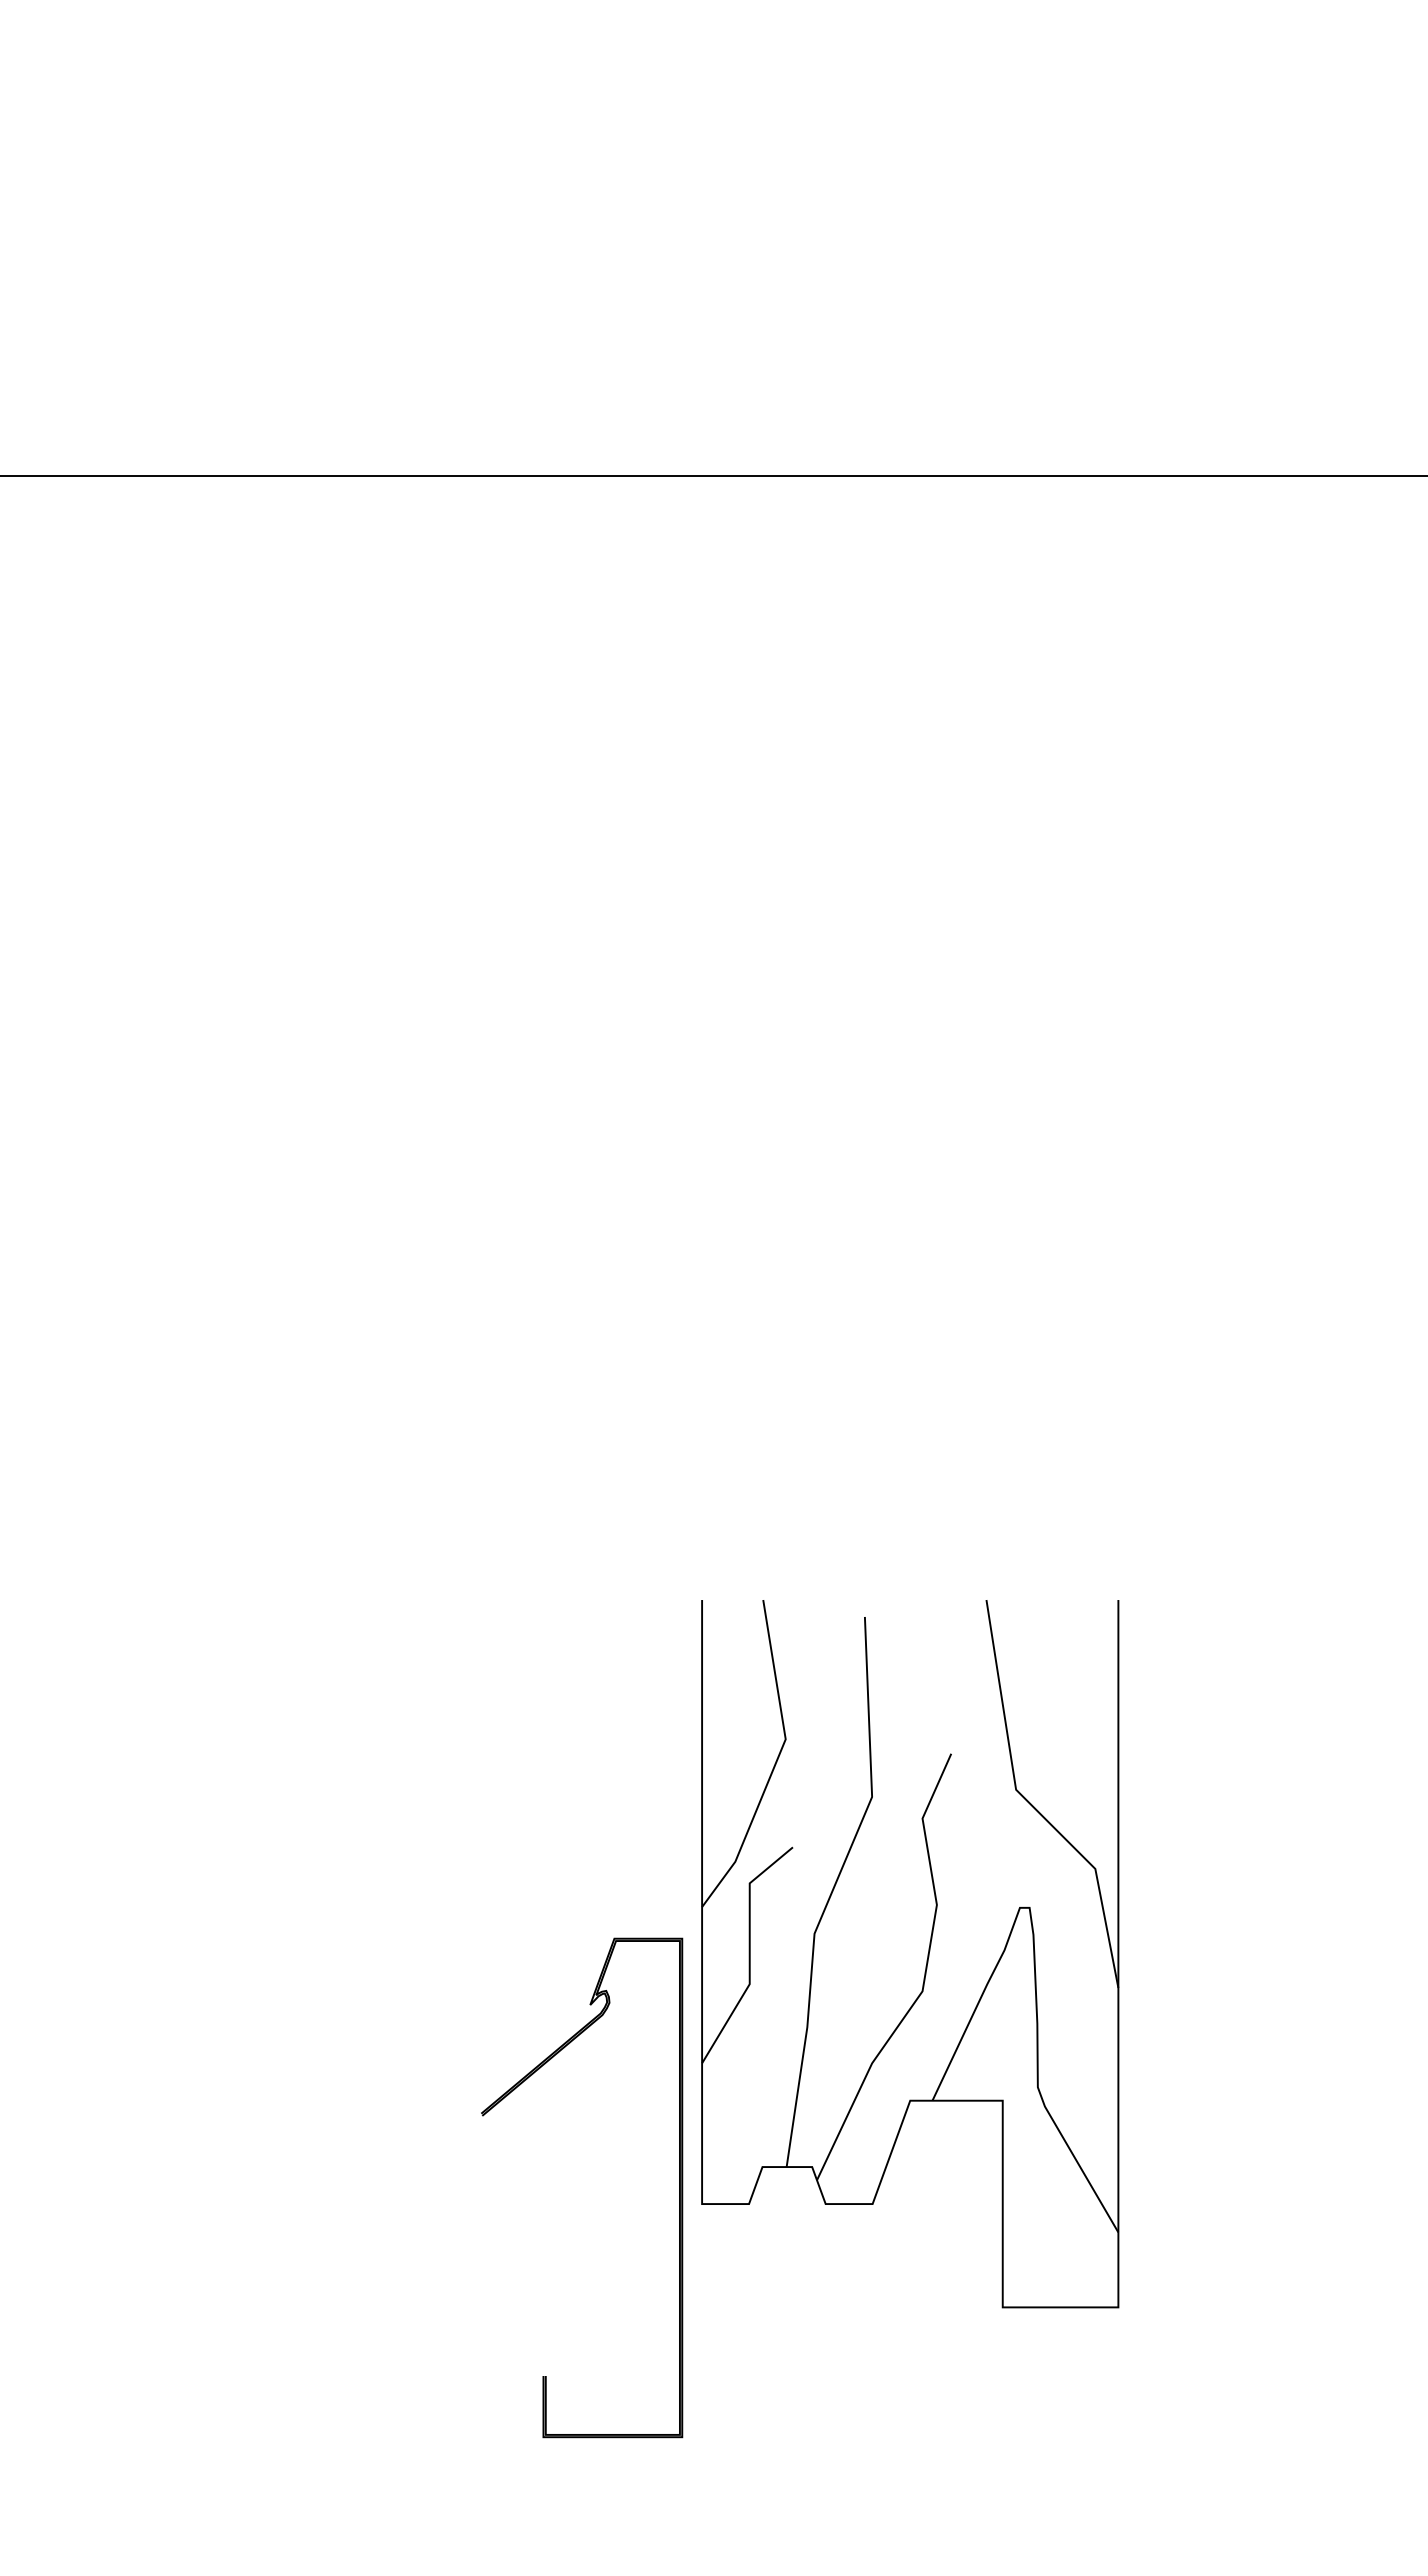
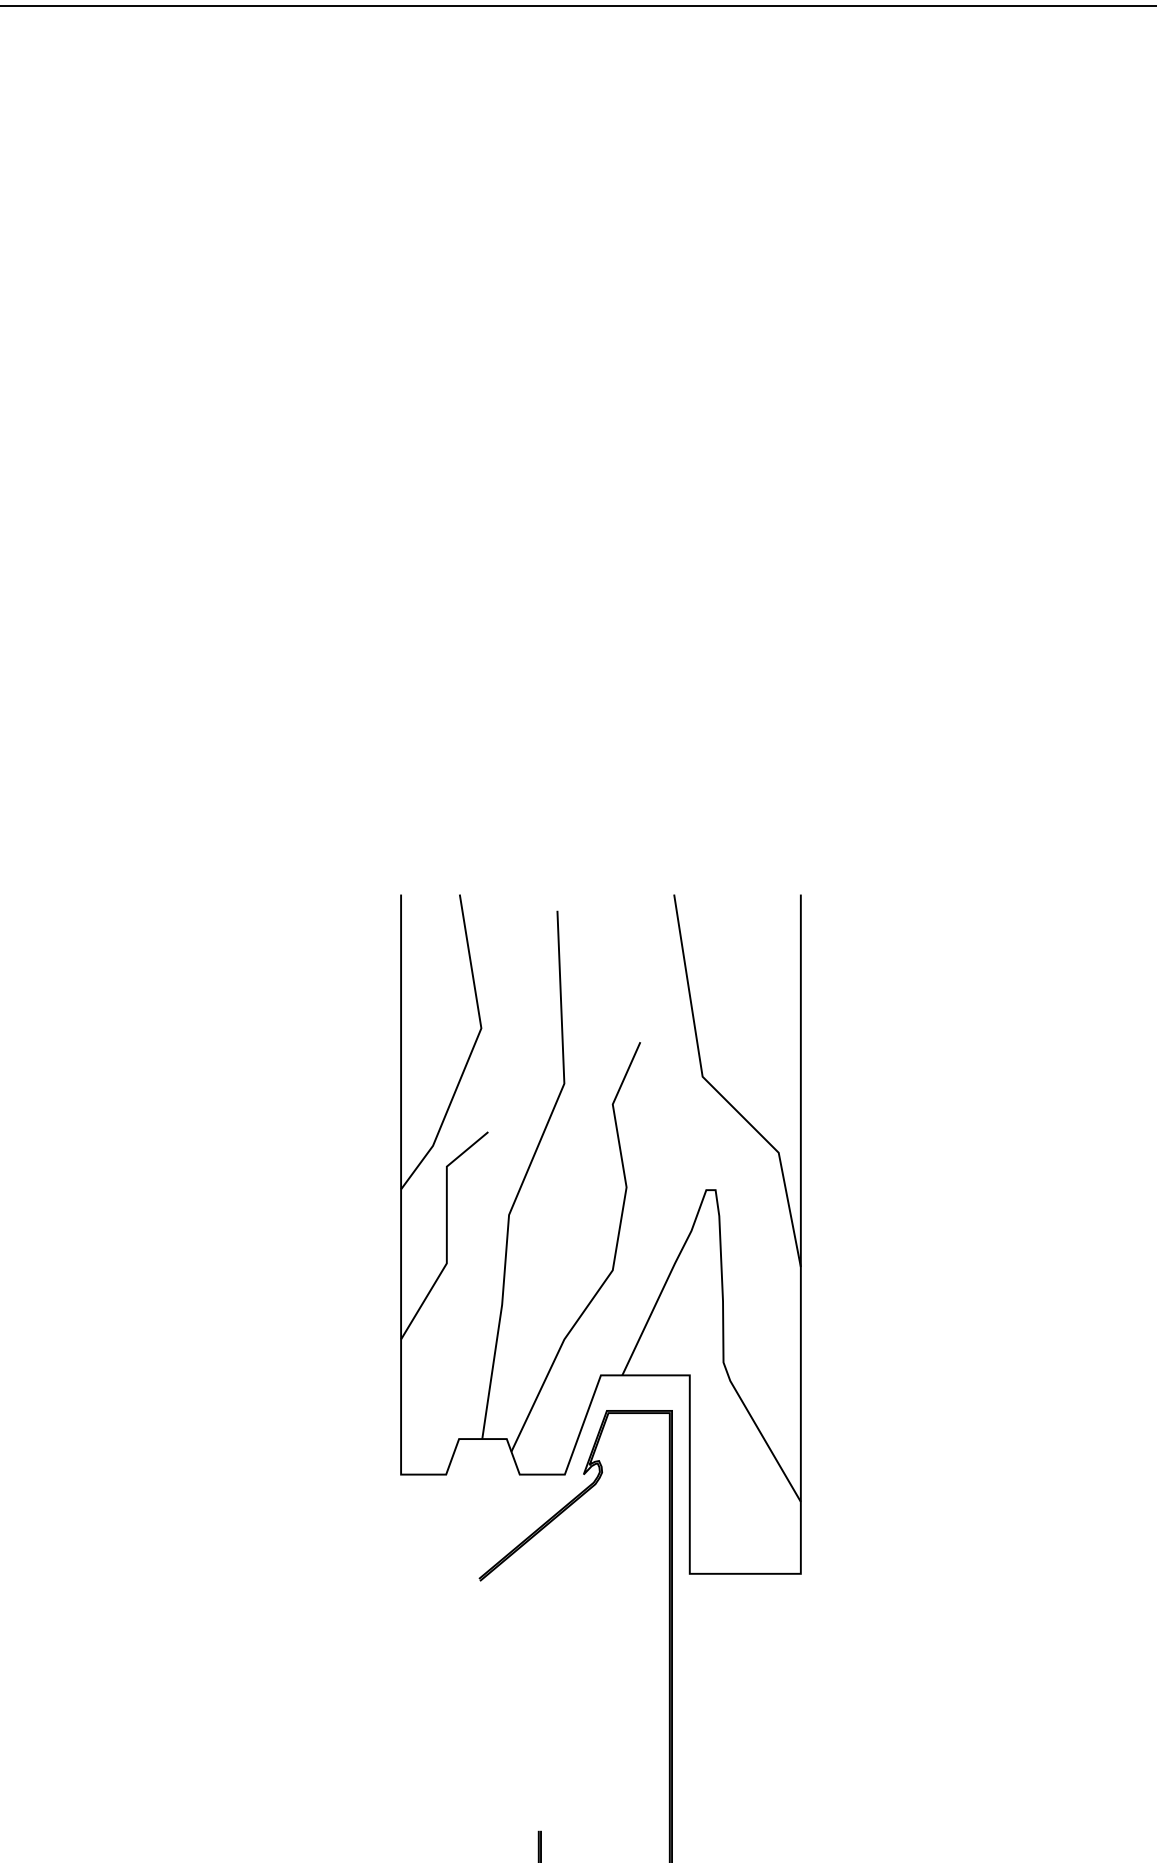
part: (926, 1959) -> (616, 1239), moved

